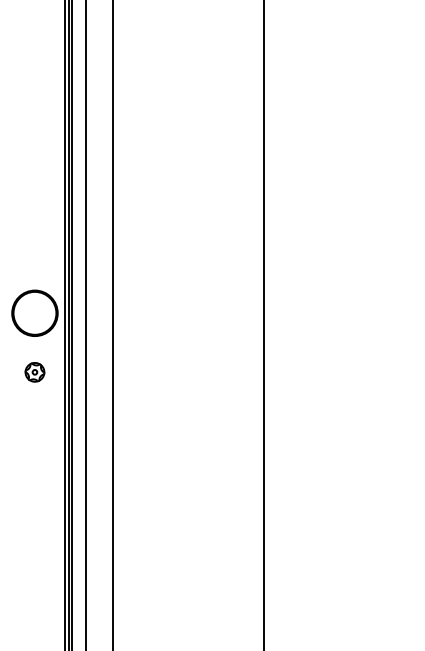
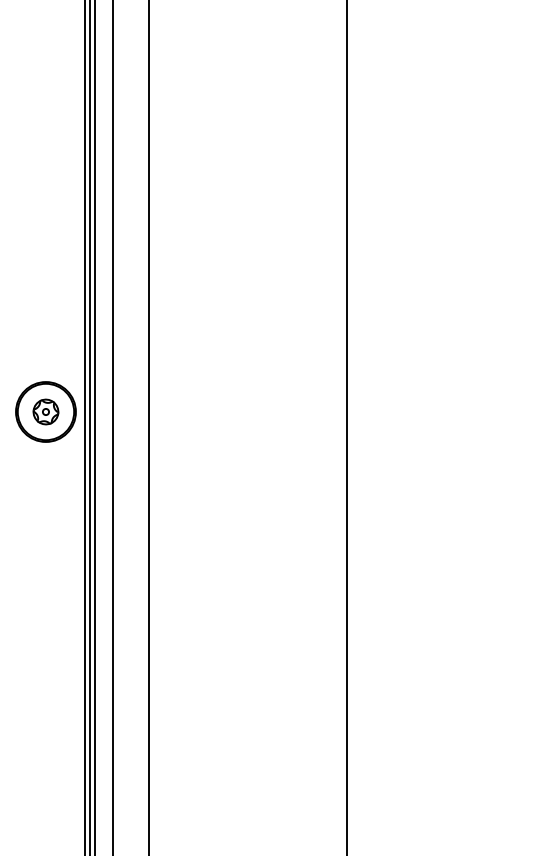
part: (34, 372) -> (45, 412), moved

